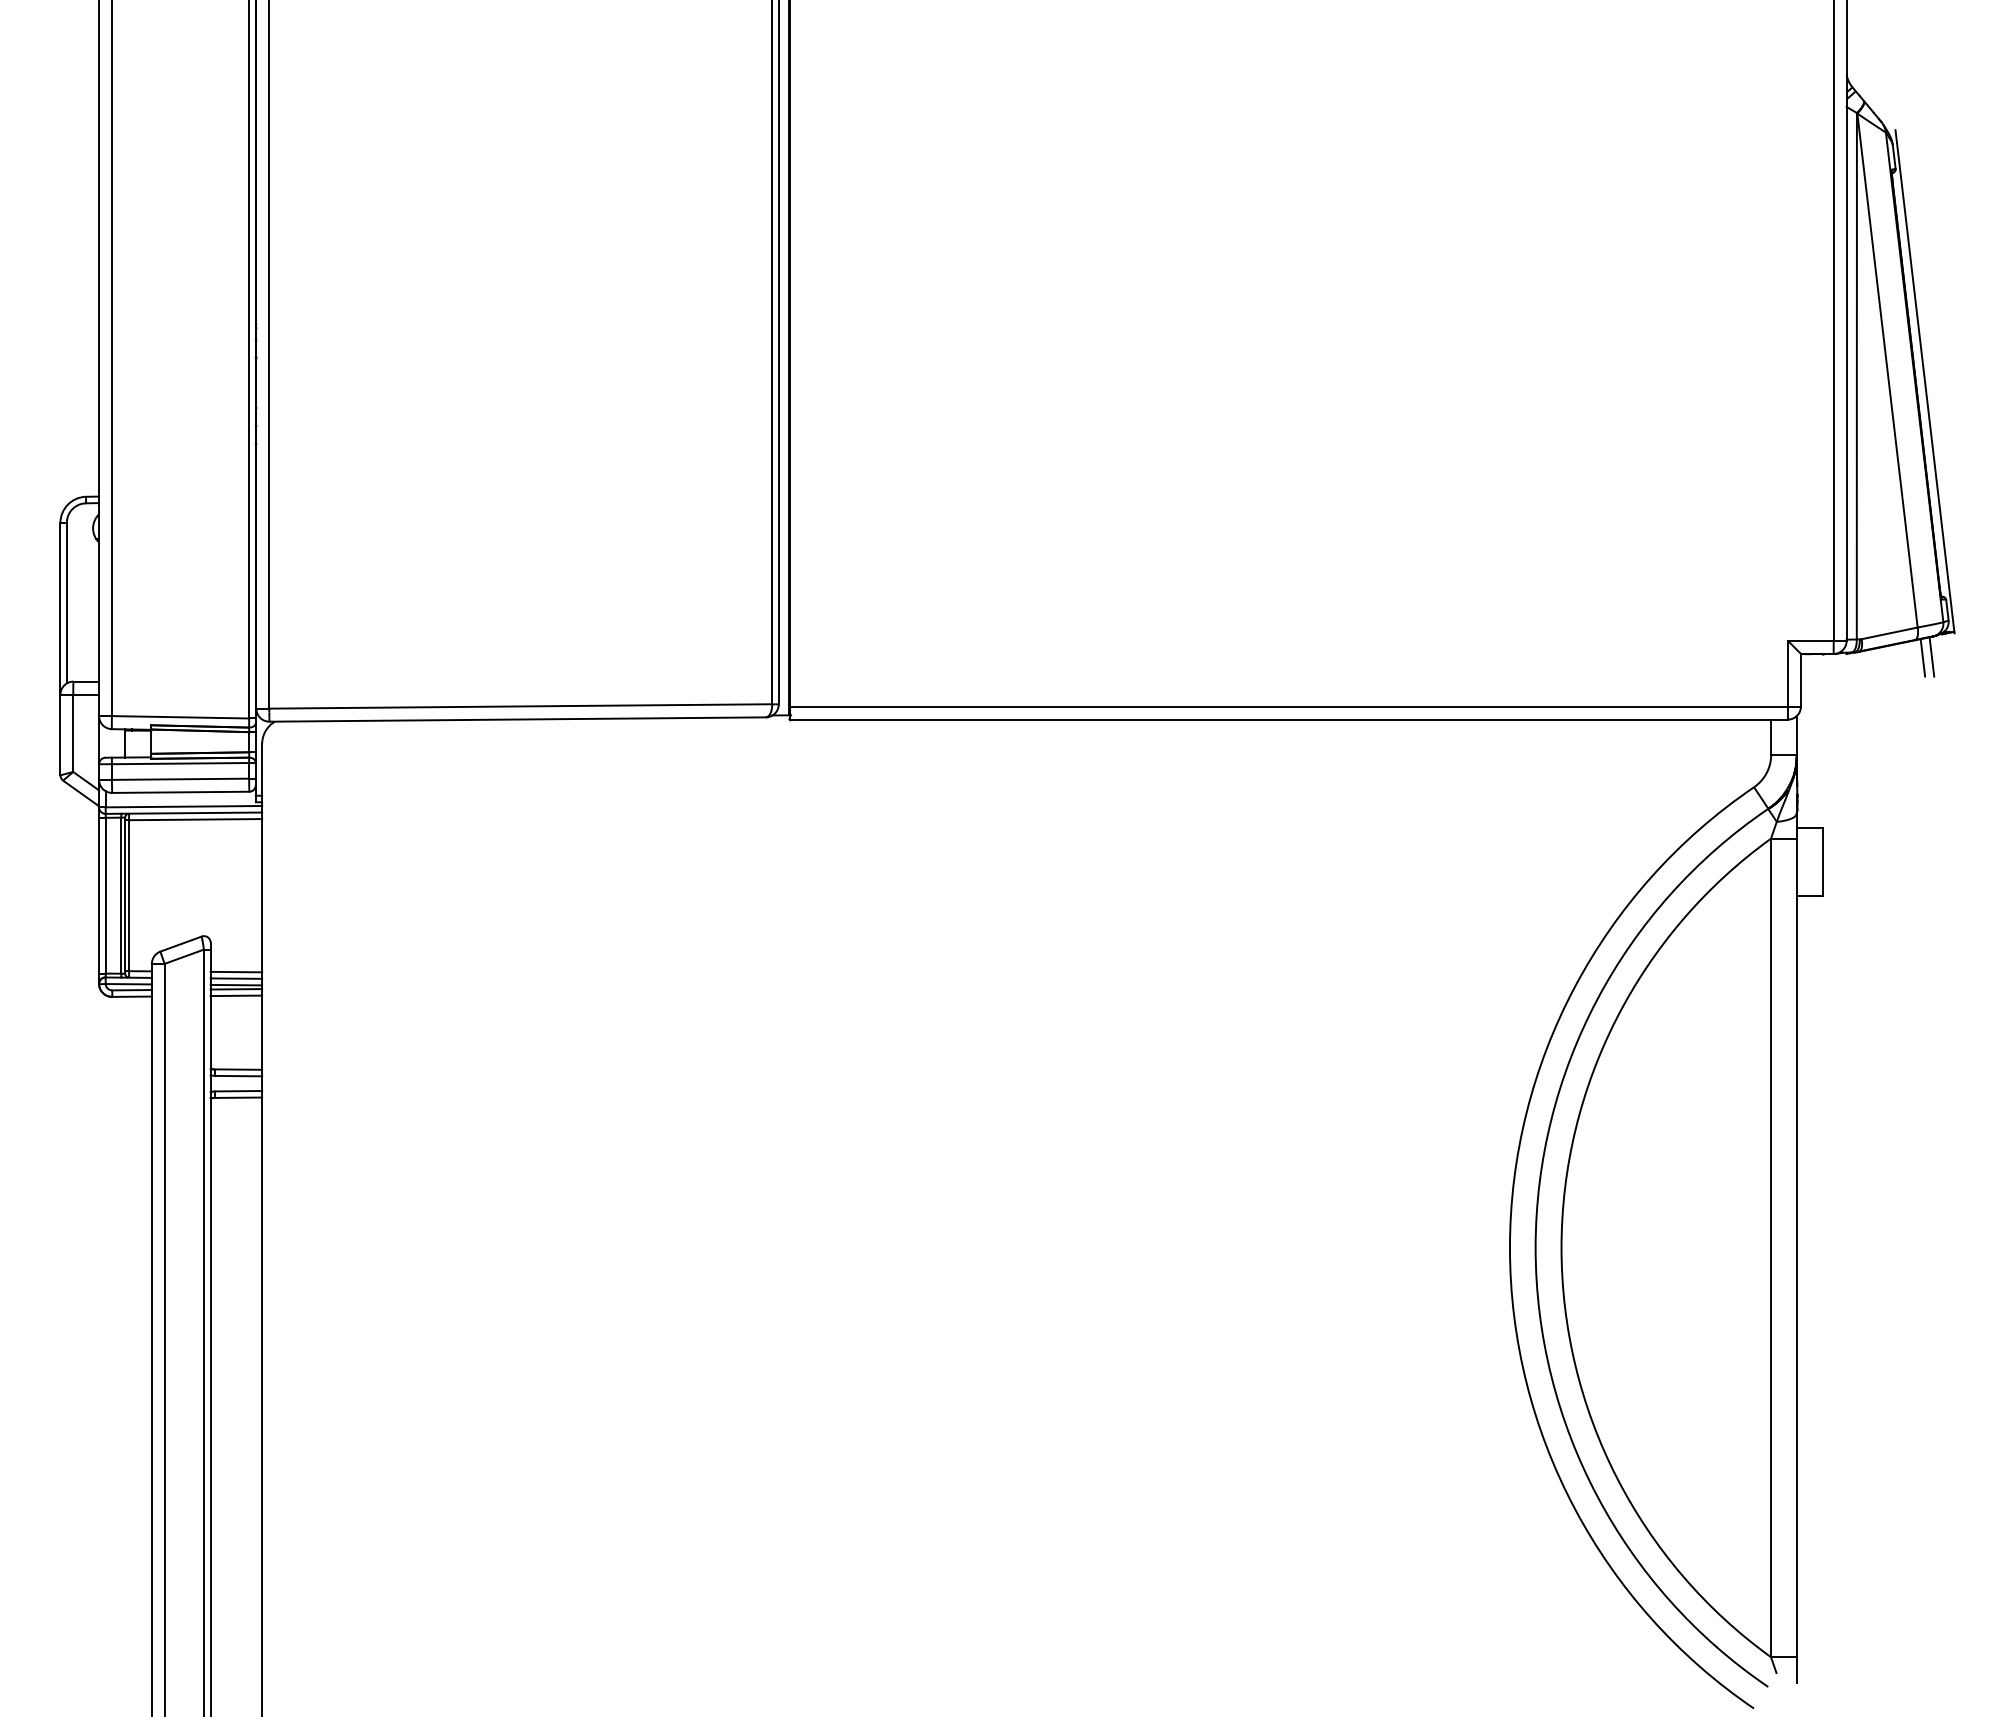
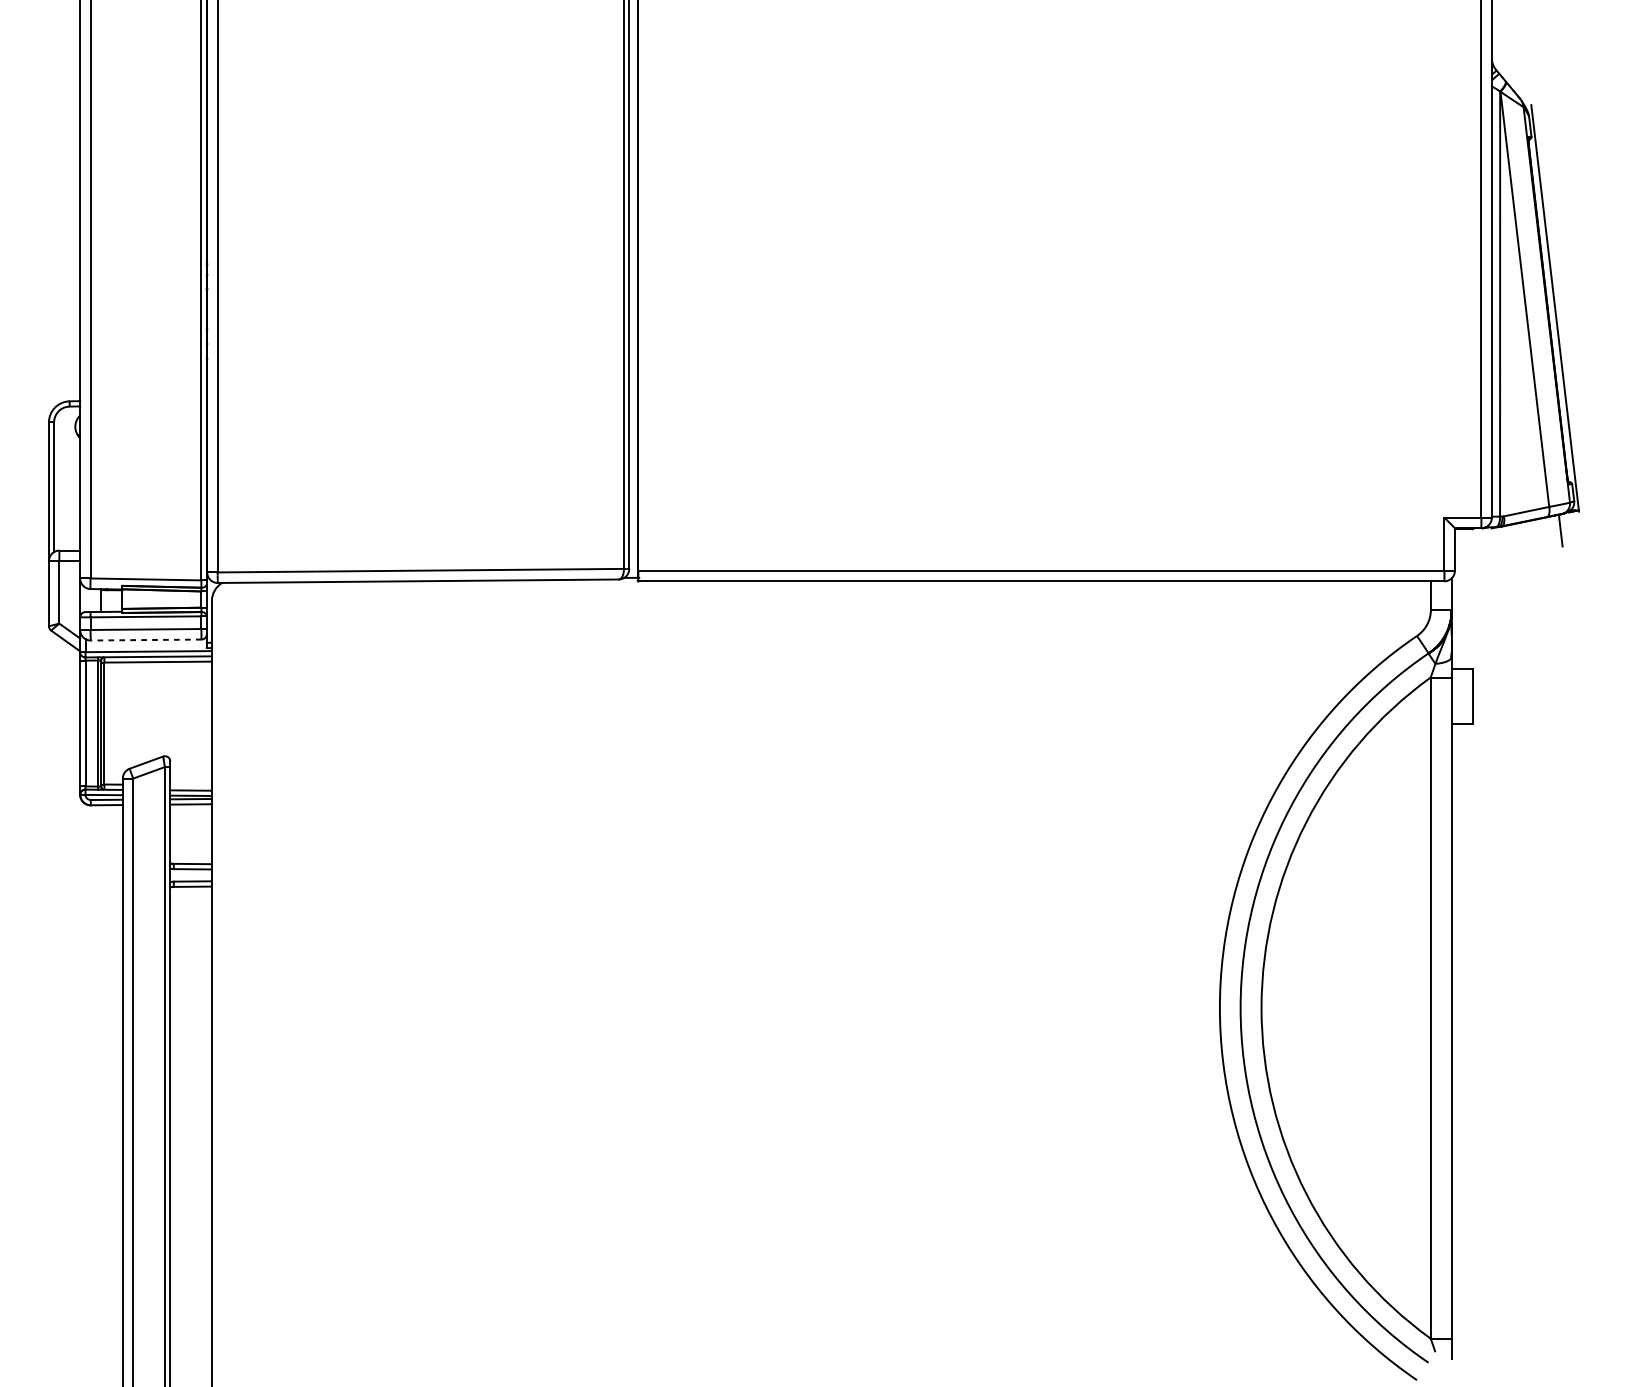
line: (1922, 657) -> (1553, 531), removed
line: (180, 792) -> (145, 640), solid -> dashed
line: (236, 971) -> (191, 784), removed

